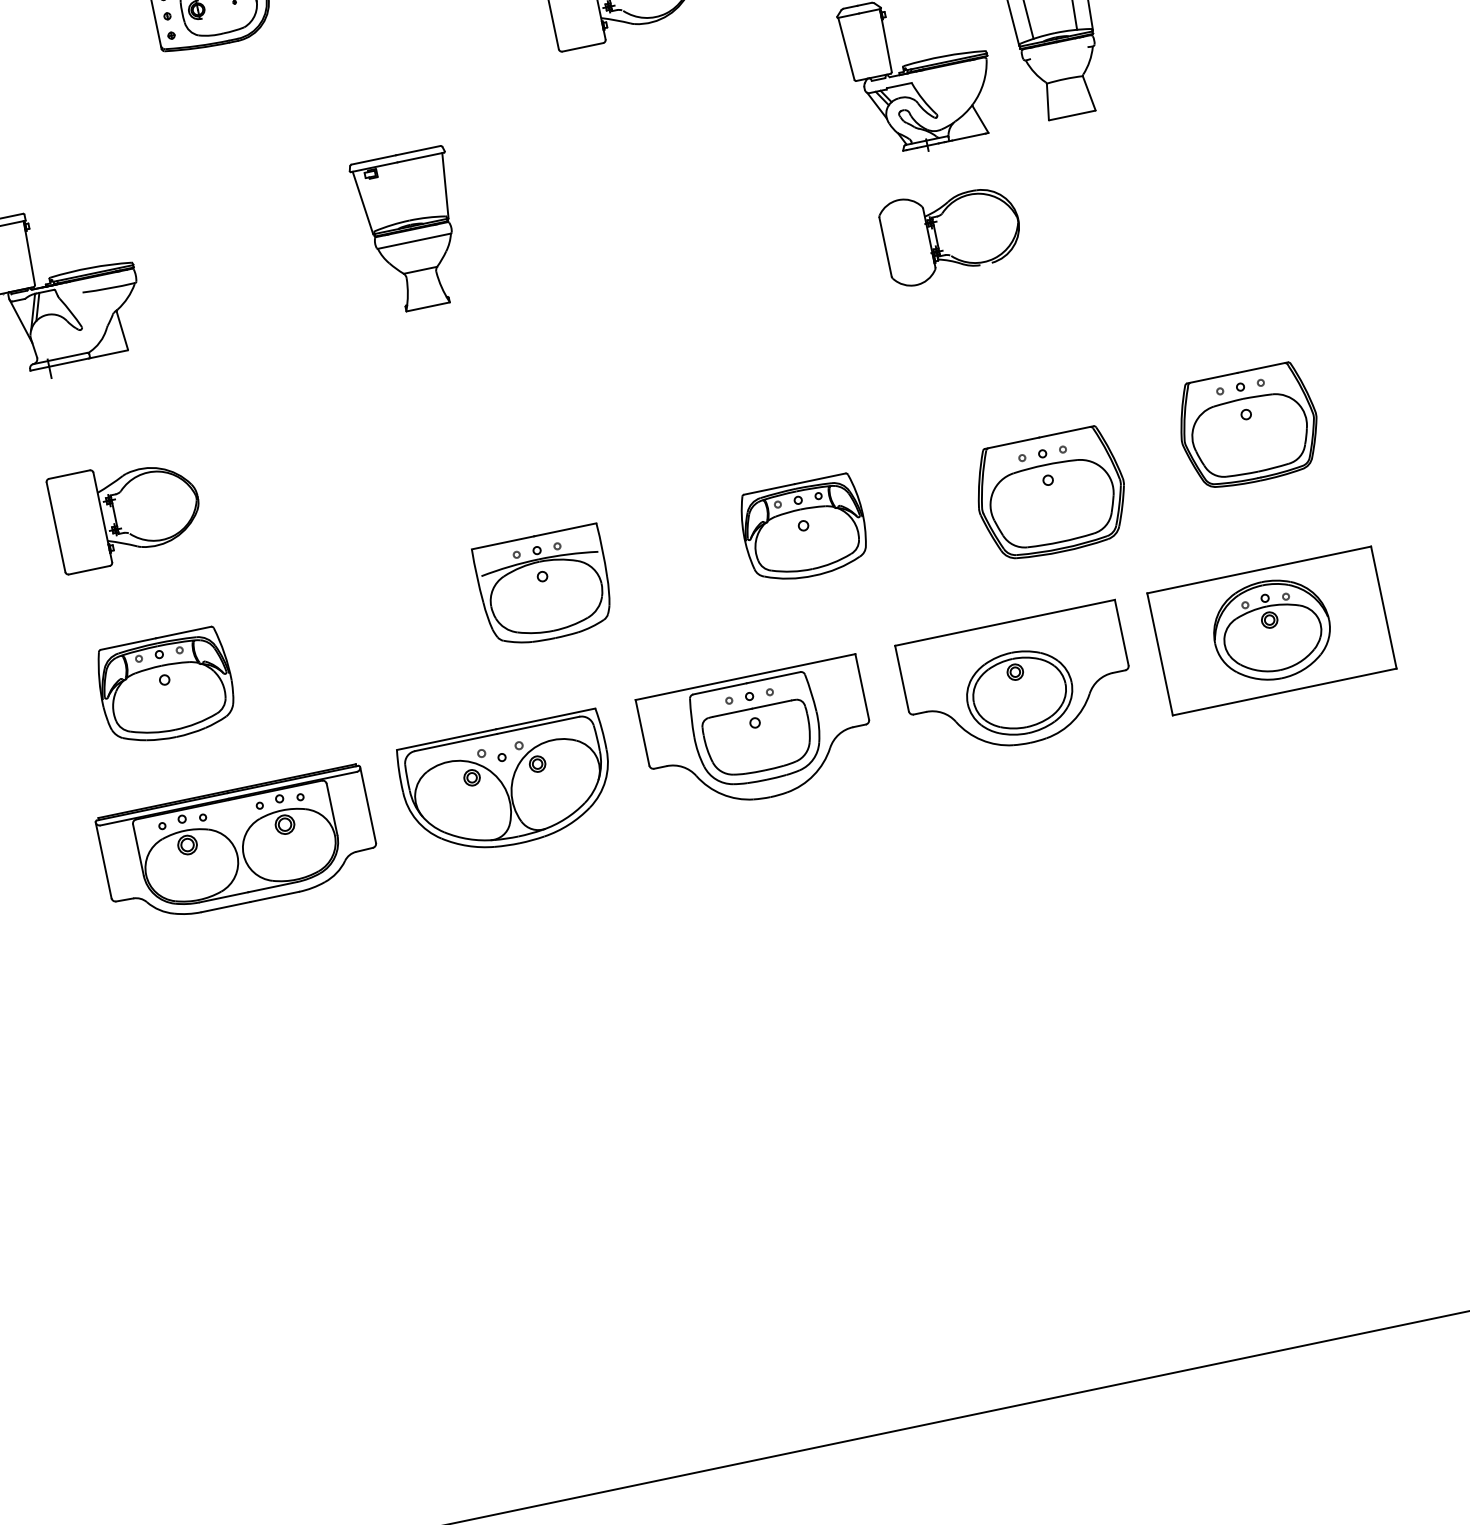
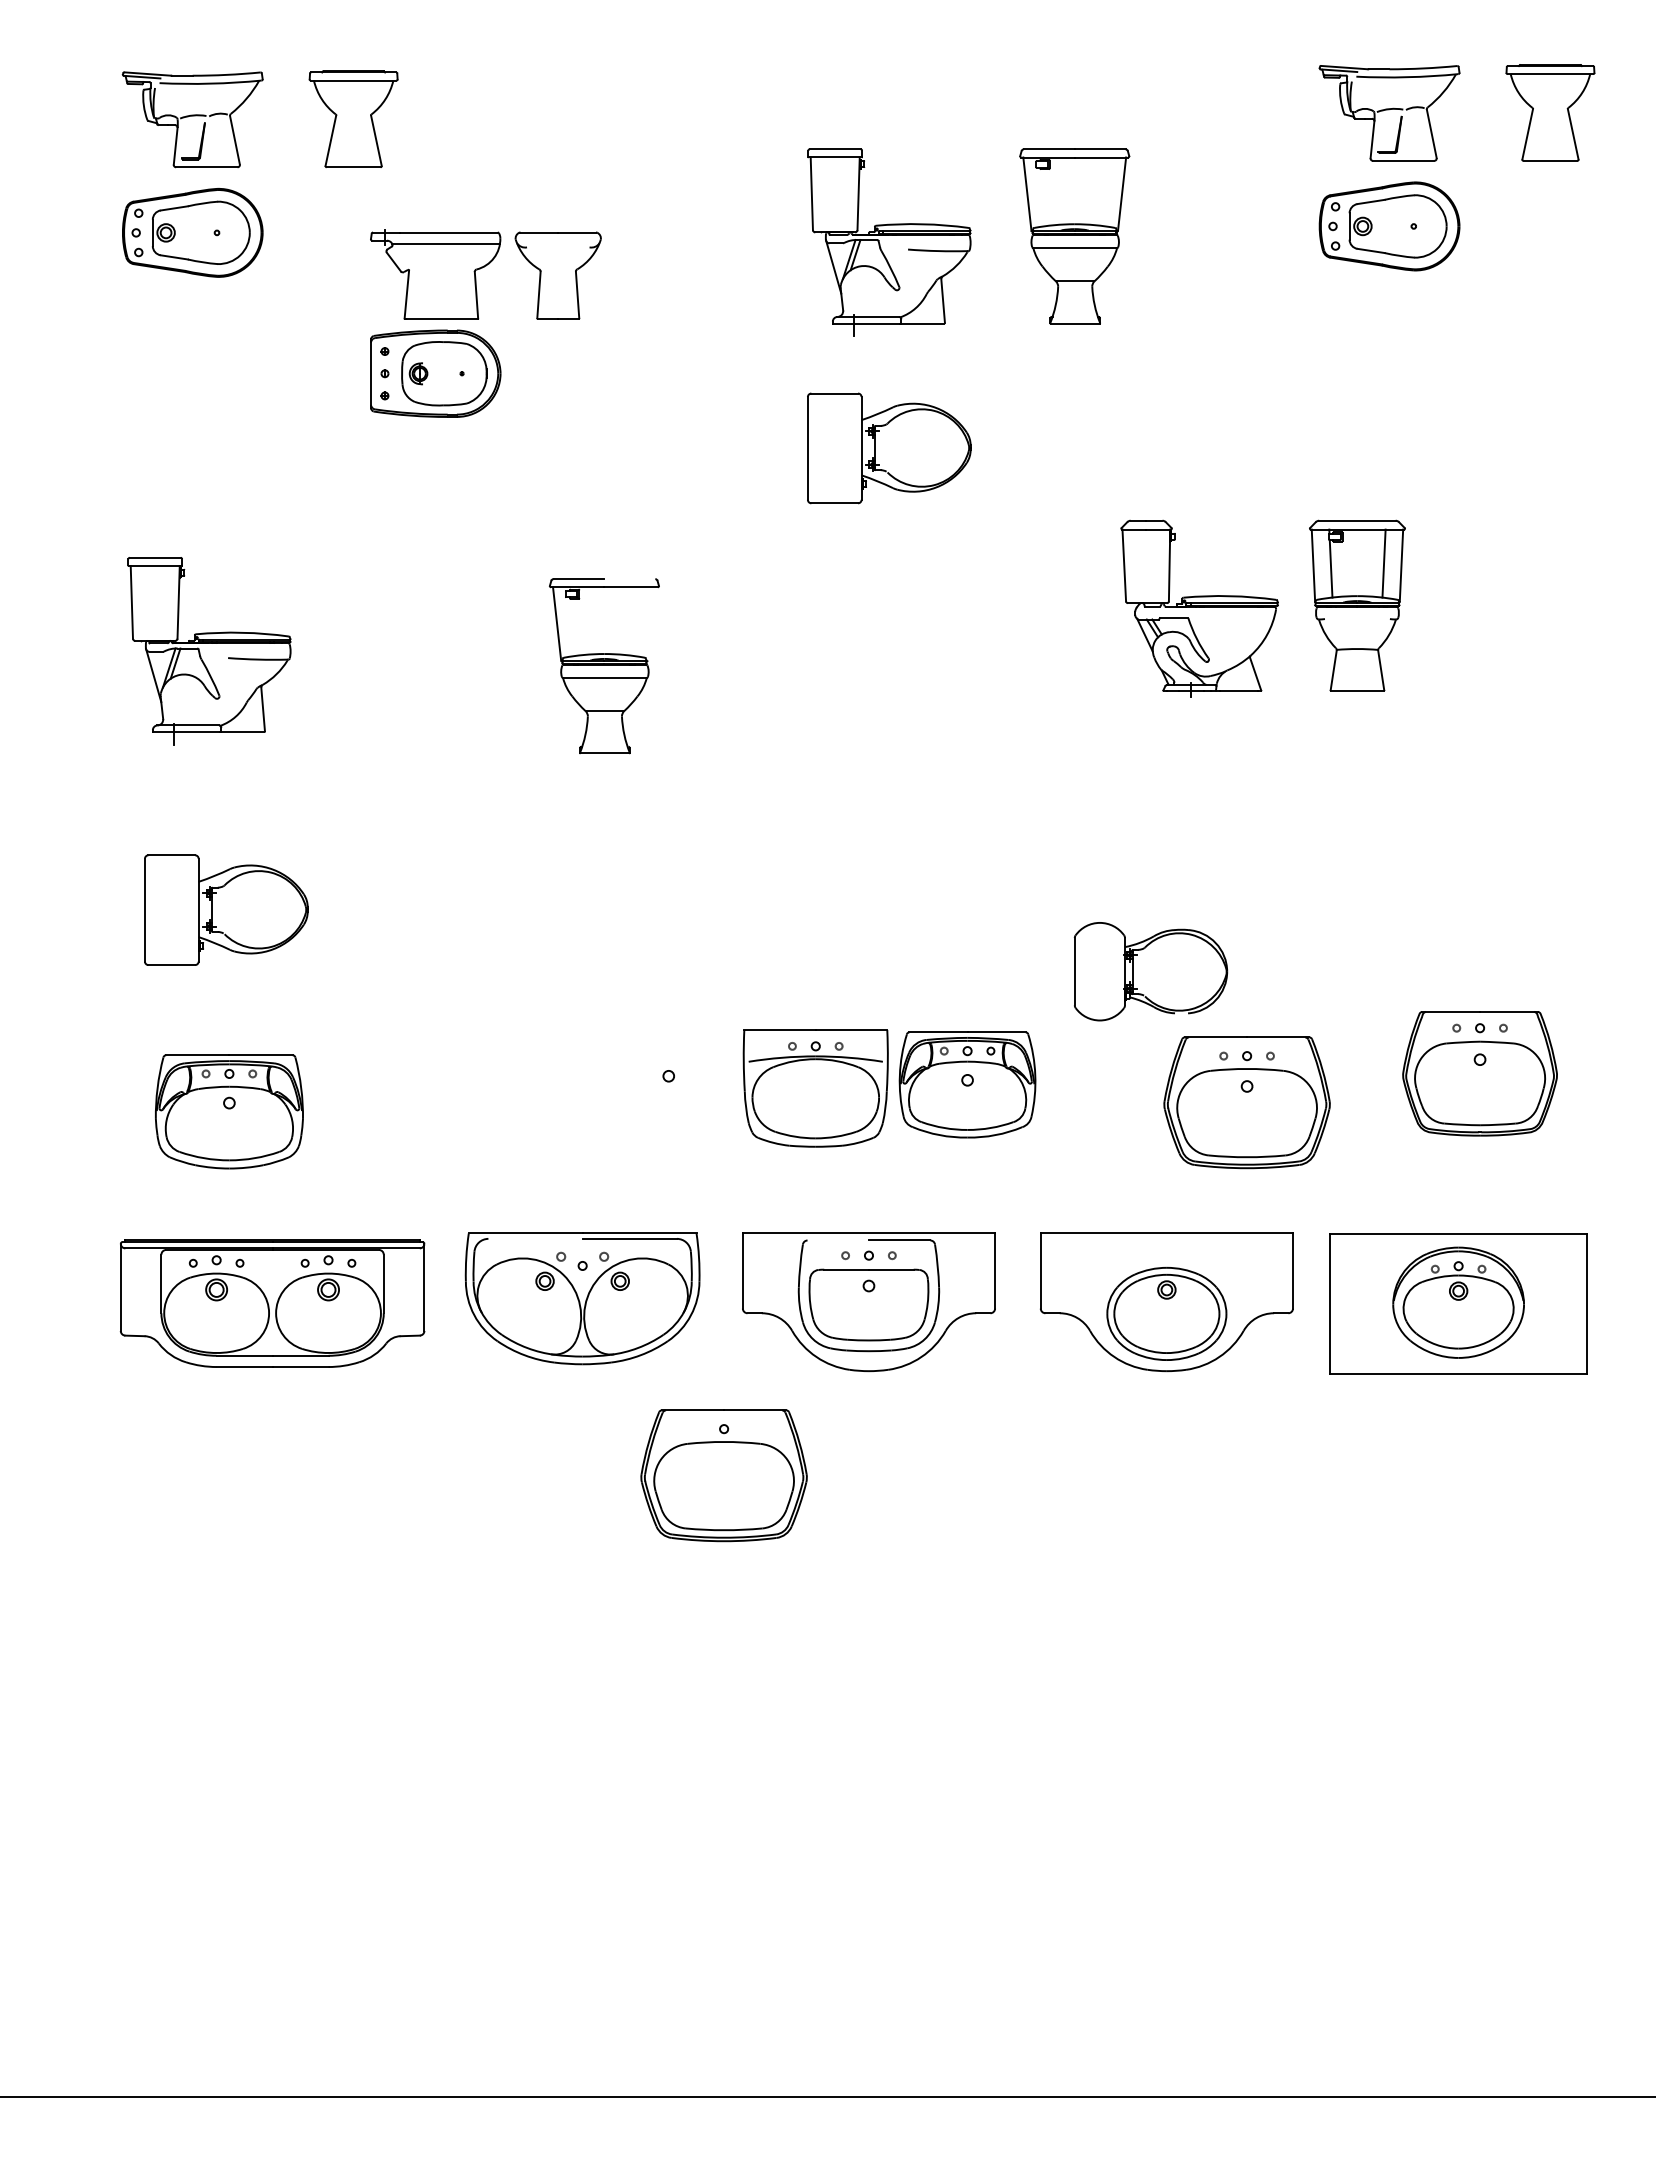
line: (417, 151) -> (629, 579), removed
line: (445, 185) -> (651, 623), removed
part: (951, 233) -> (1150, 971), moved
part: (544, 587) -> (815, 1088), moved
line: (719, 689) -> (837, 1240), removed
line: (455, 742) -> (535, 1238), removed
part: (662, 914) -> (723, 1475), added

